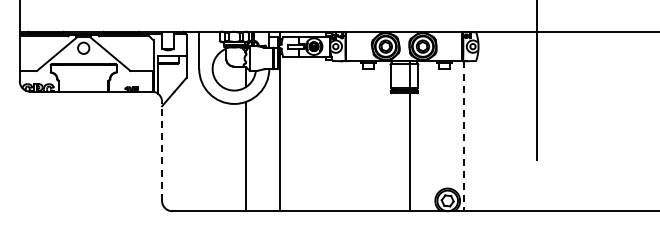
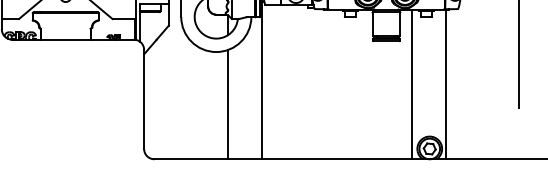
line: (410, 136) -> (412, 84), moved
line: (464, 136) -> (446, 84), dashed -> solid
line: (162, 150) -> (144, 98), dashed -> solid

